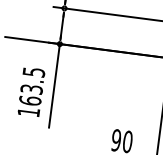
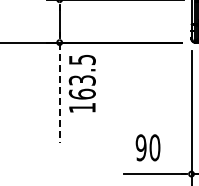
line: (54, 86) -> (59, 93), solid -> dashed
text: (30, 91) -> (81, 83), moved

